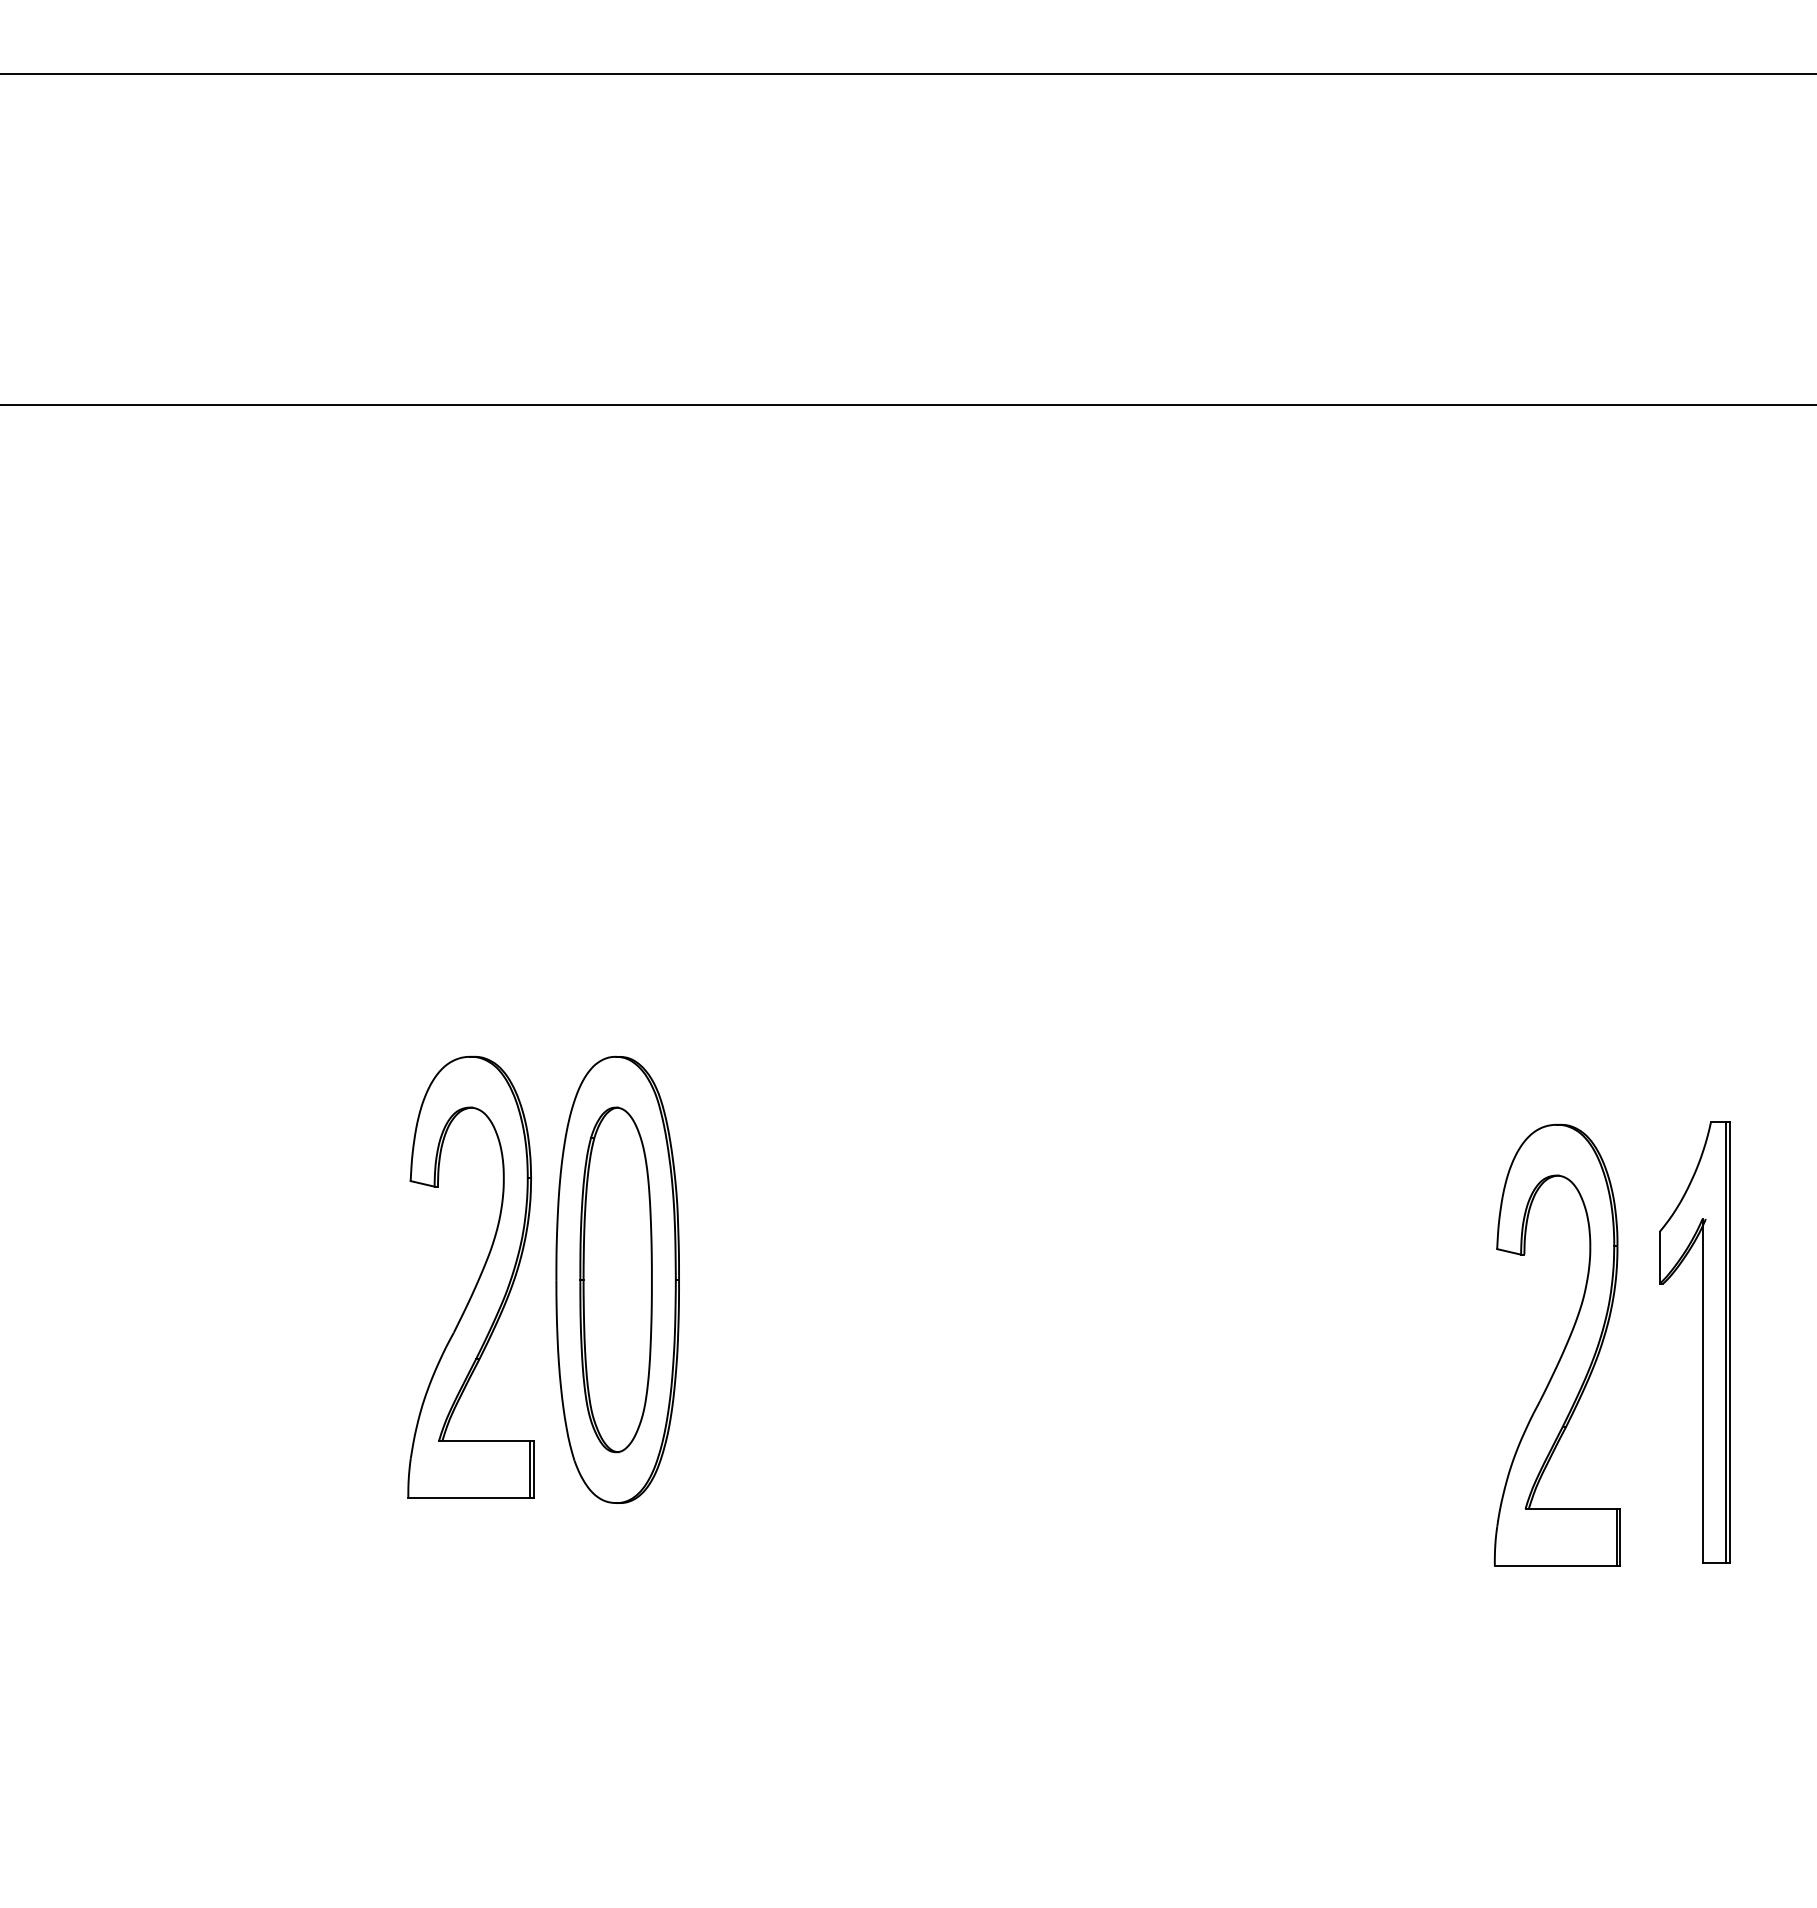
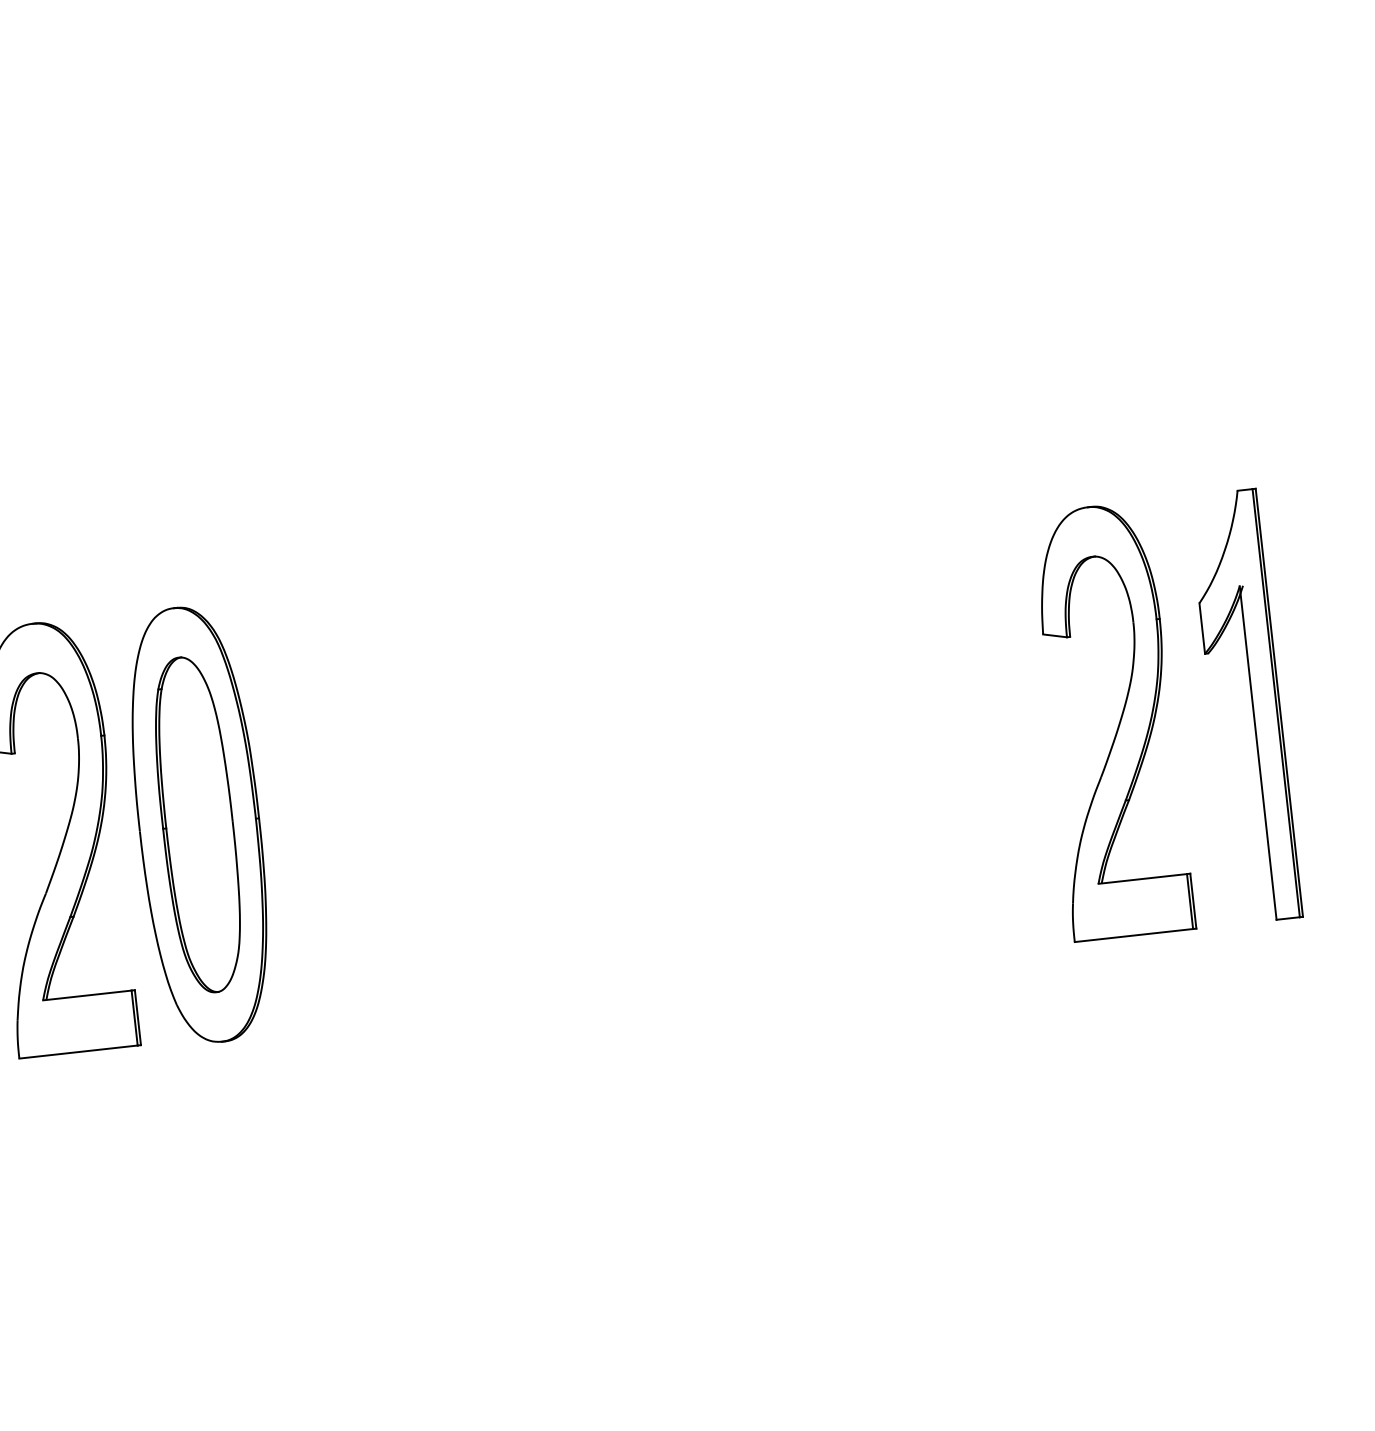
part: (1702, 1342) -> (1252, 706), moved
part: (1564, 1346) -> (1118, 721), moved

